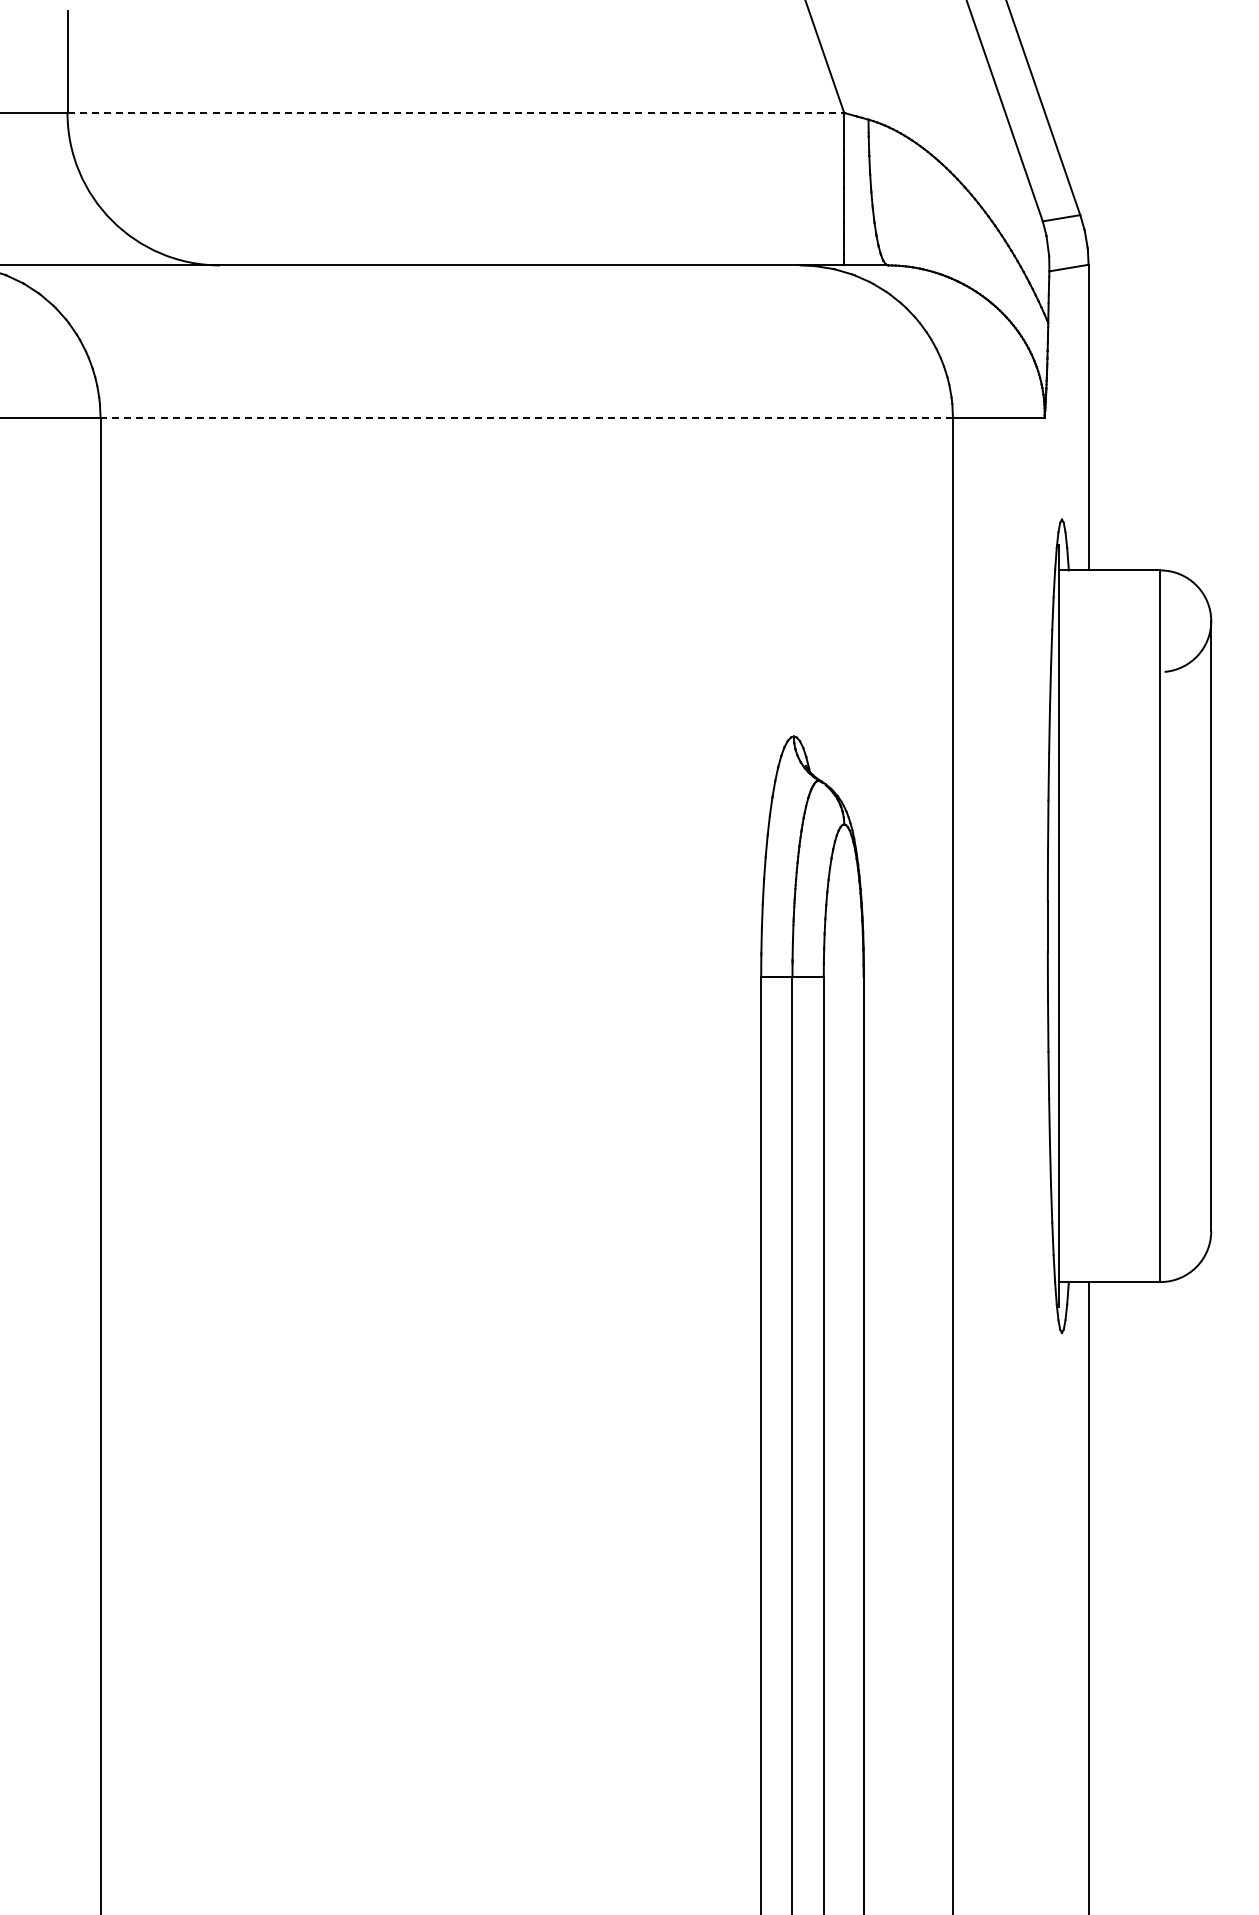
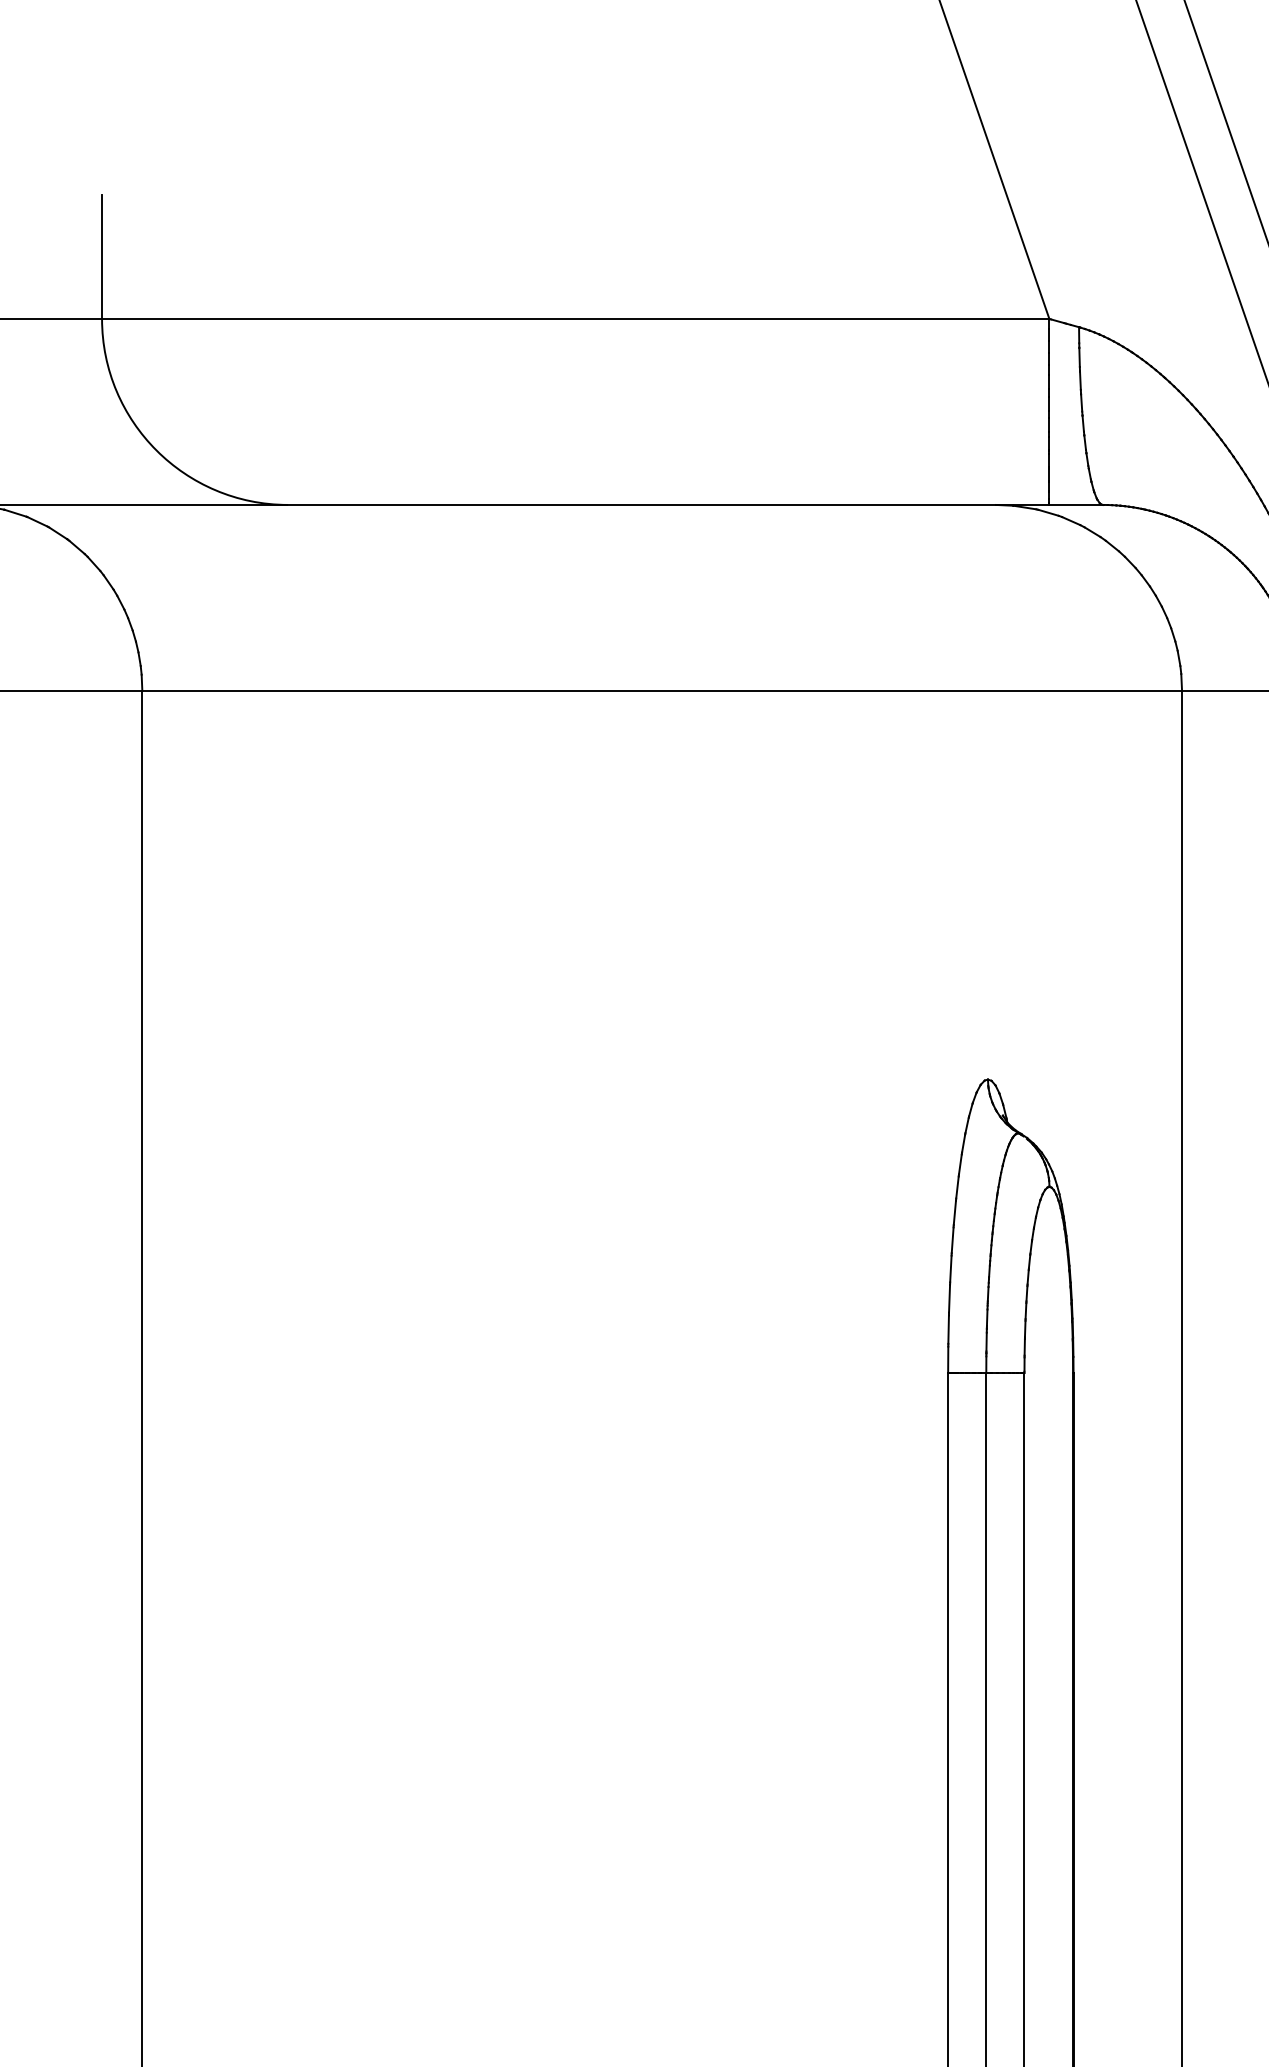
line: (456, 112) -> (576, 318), dashed -> solid
line: (526, 417) -> (661, 690), dashed -> solid

